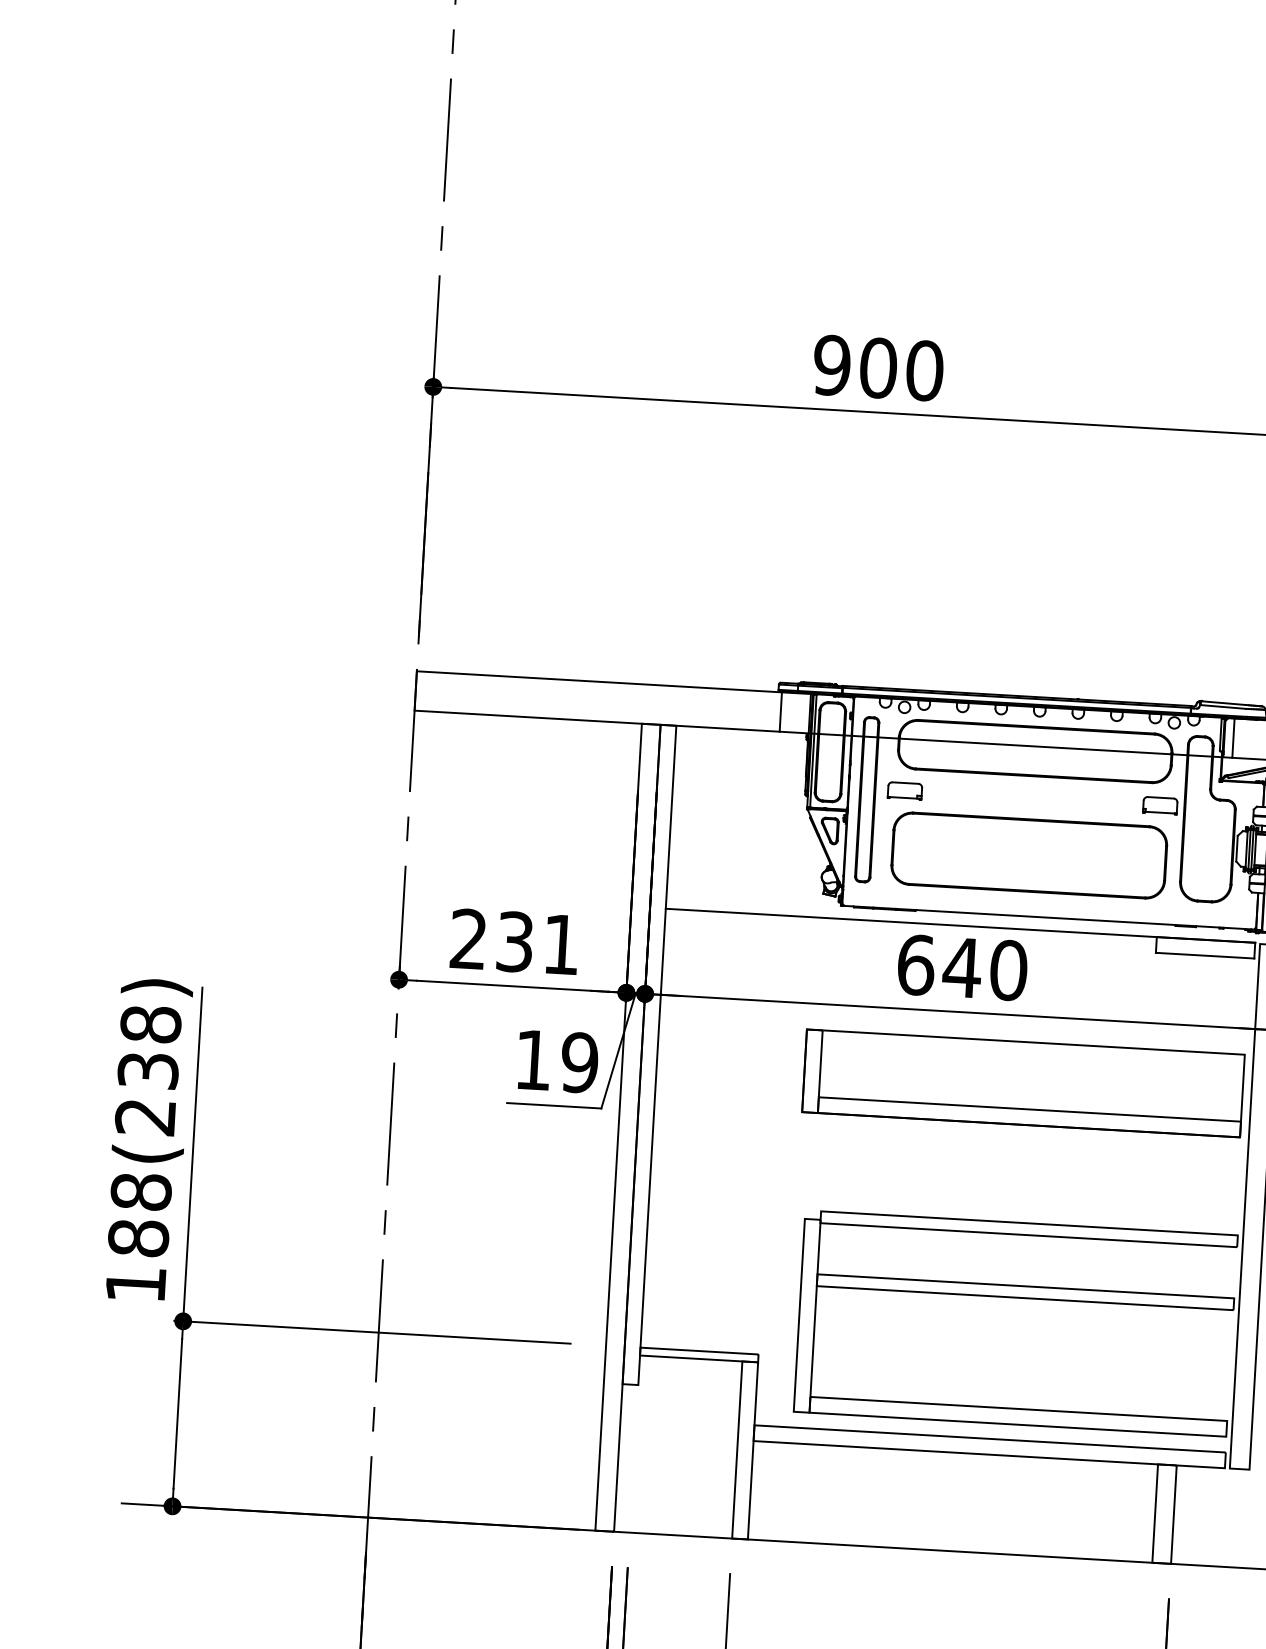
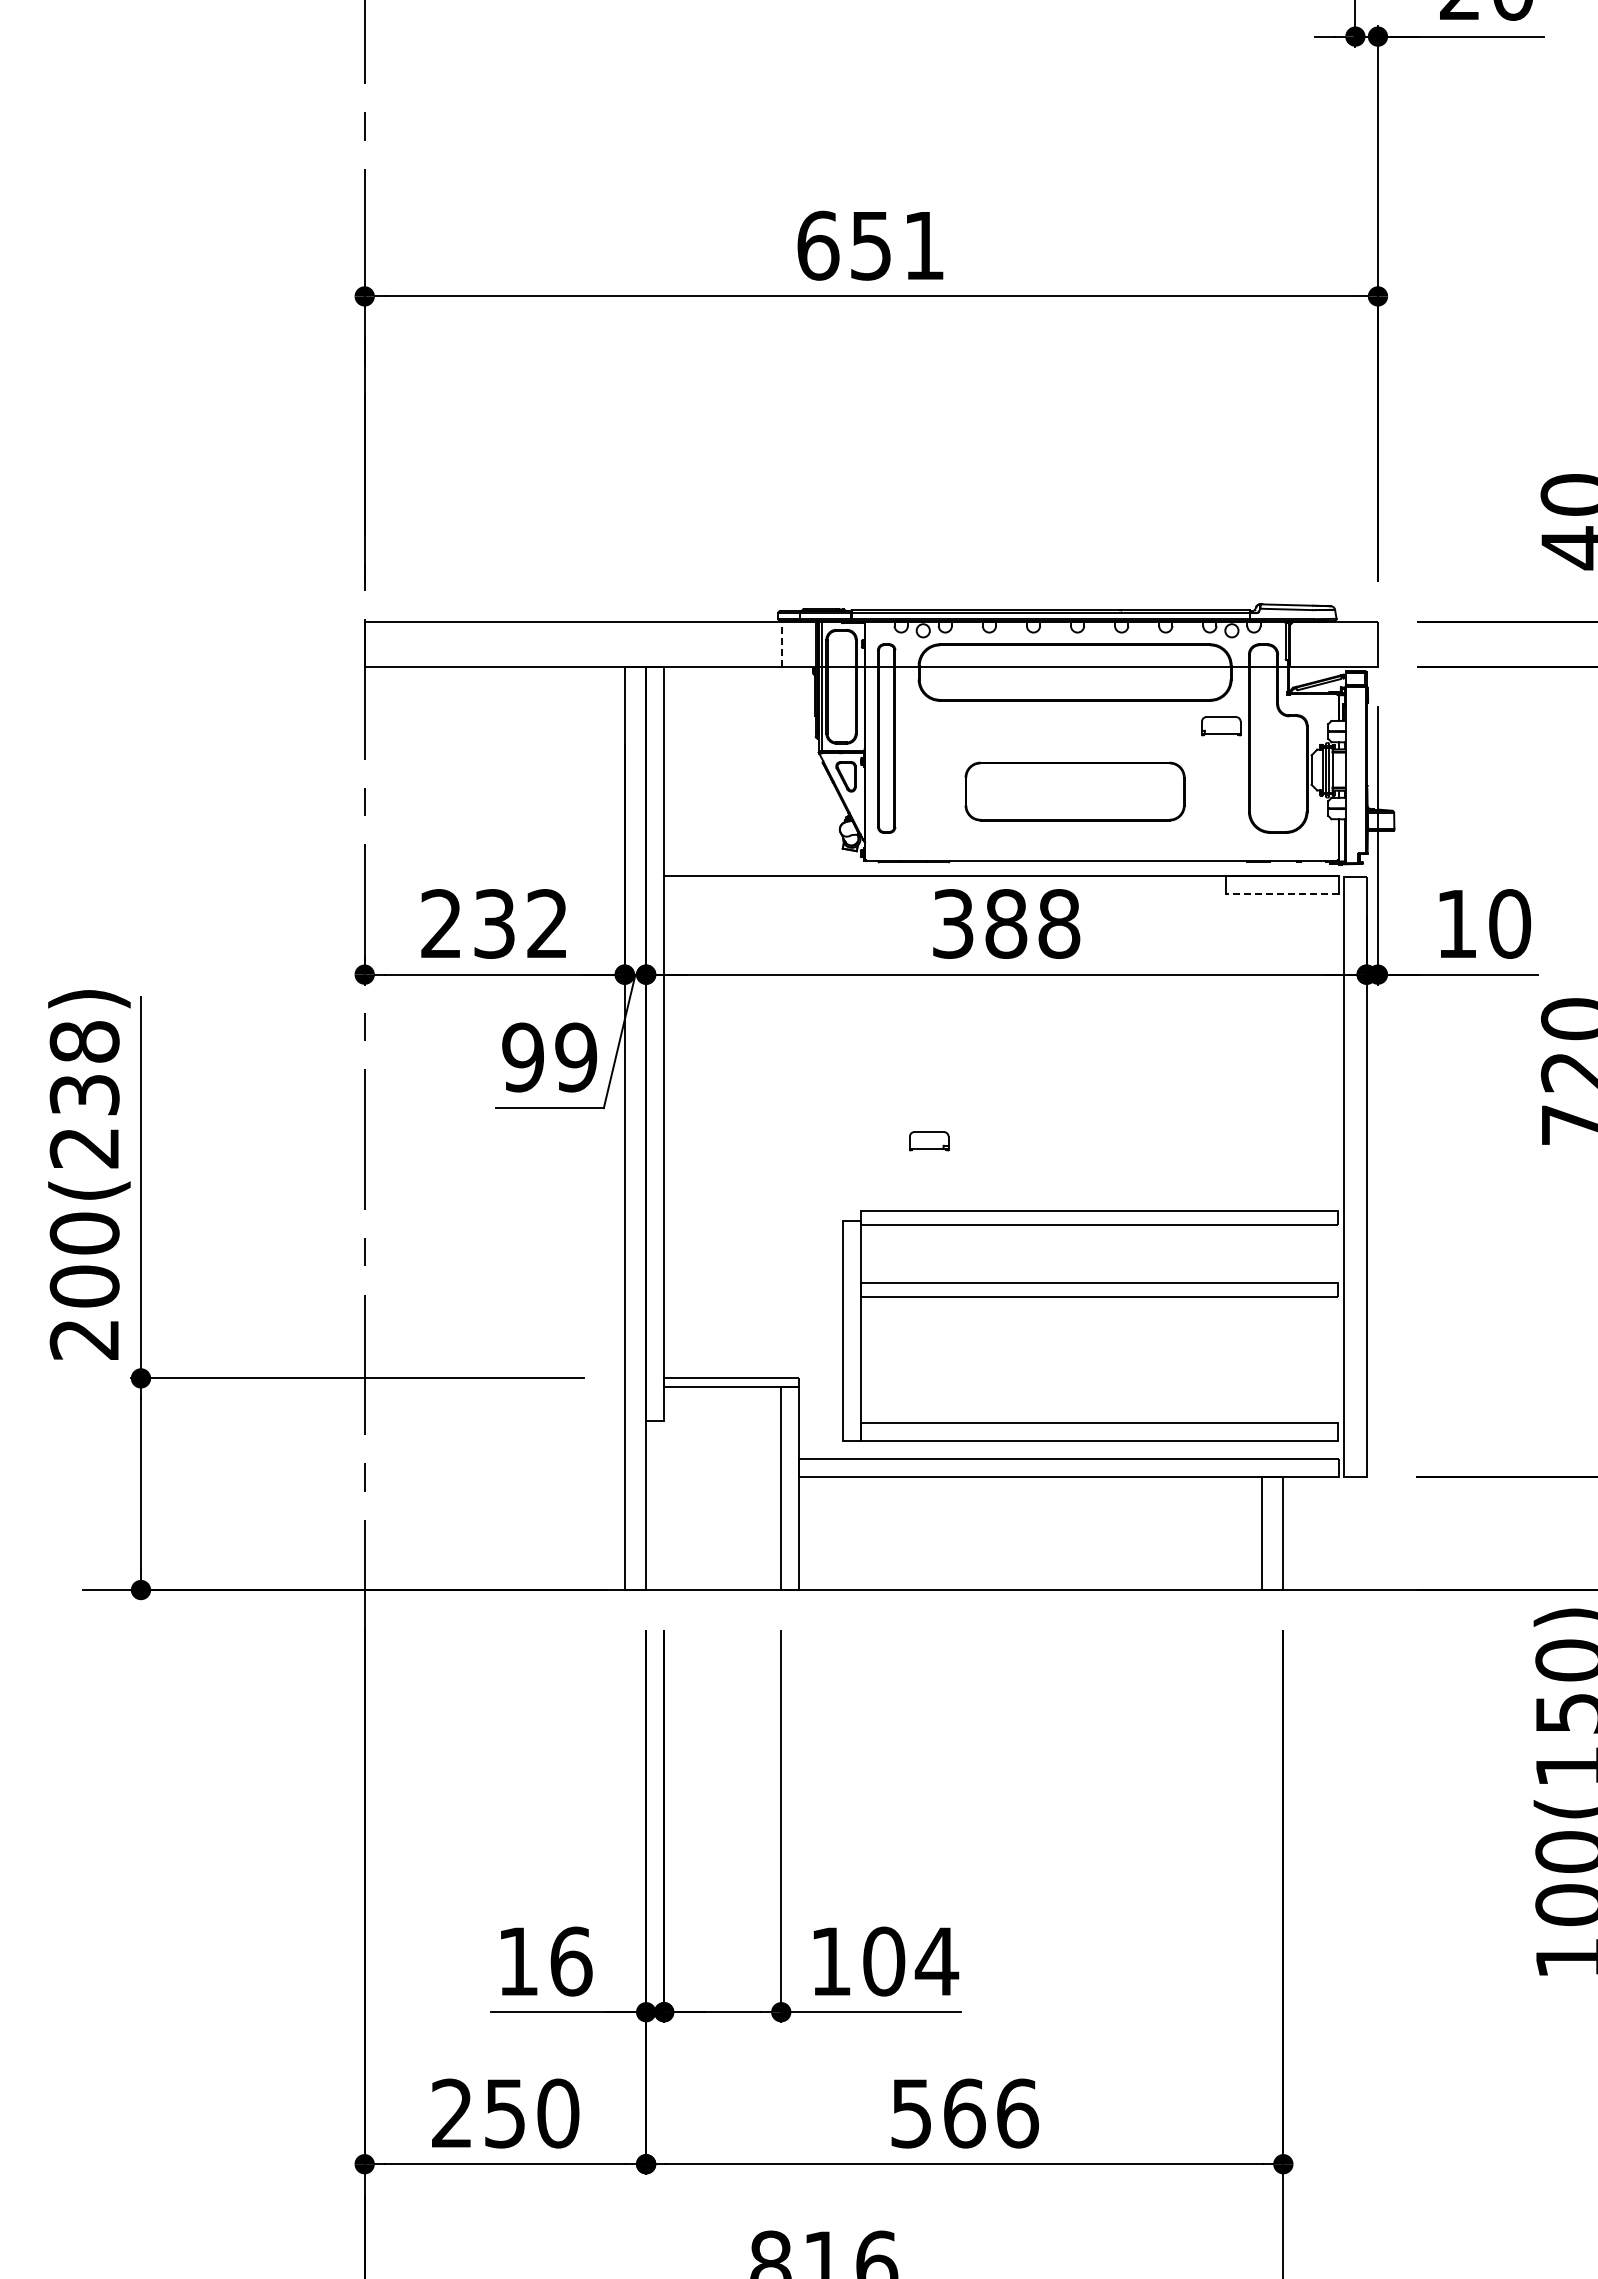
text: (878, 367) -> (871, 245), 900 -> 651
line: (780, 712) -> (782, 644), solid -> dashed
line: (1233, 737) -> (1300, 643), removed
part: (905, 791) -> (929, 1141), moved
part: (1028, 855) -> (1074, 791), size x0.7
text: (560, 944) -> (546, 923), 231 -> 232
line: (1204, 955) -> (1281, 894), solid -> dashed
text: (962, 967) -> (1006, 923), 640 -> 388
text: (532, 1060) -> (522, 1057), 19 -> 99
part: (1023, 1083) -> (1083, 1051), removed
text: (138, 1237) -> (84, 1285), 188(238) -> 200(238)

